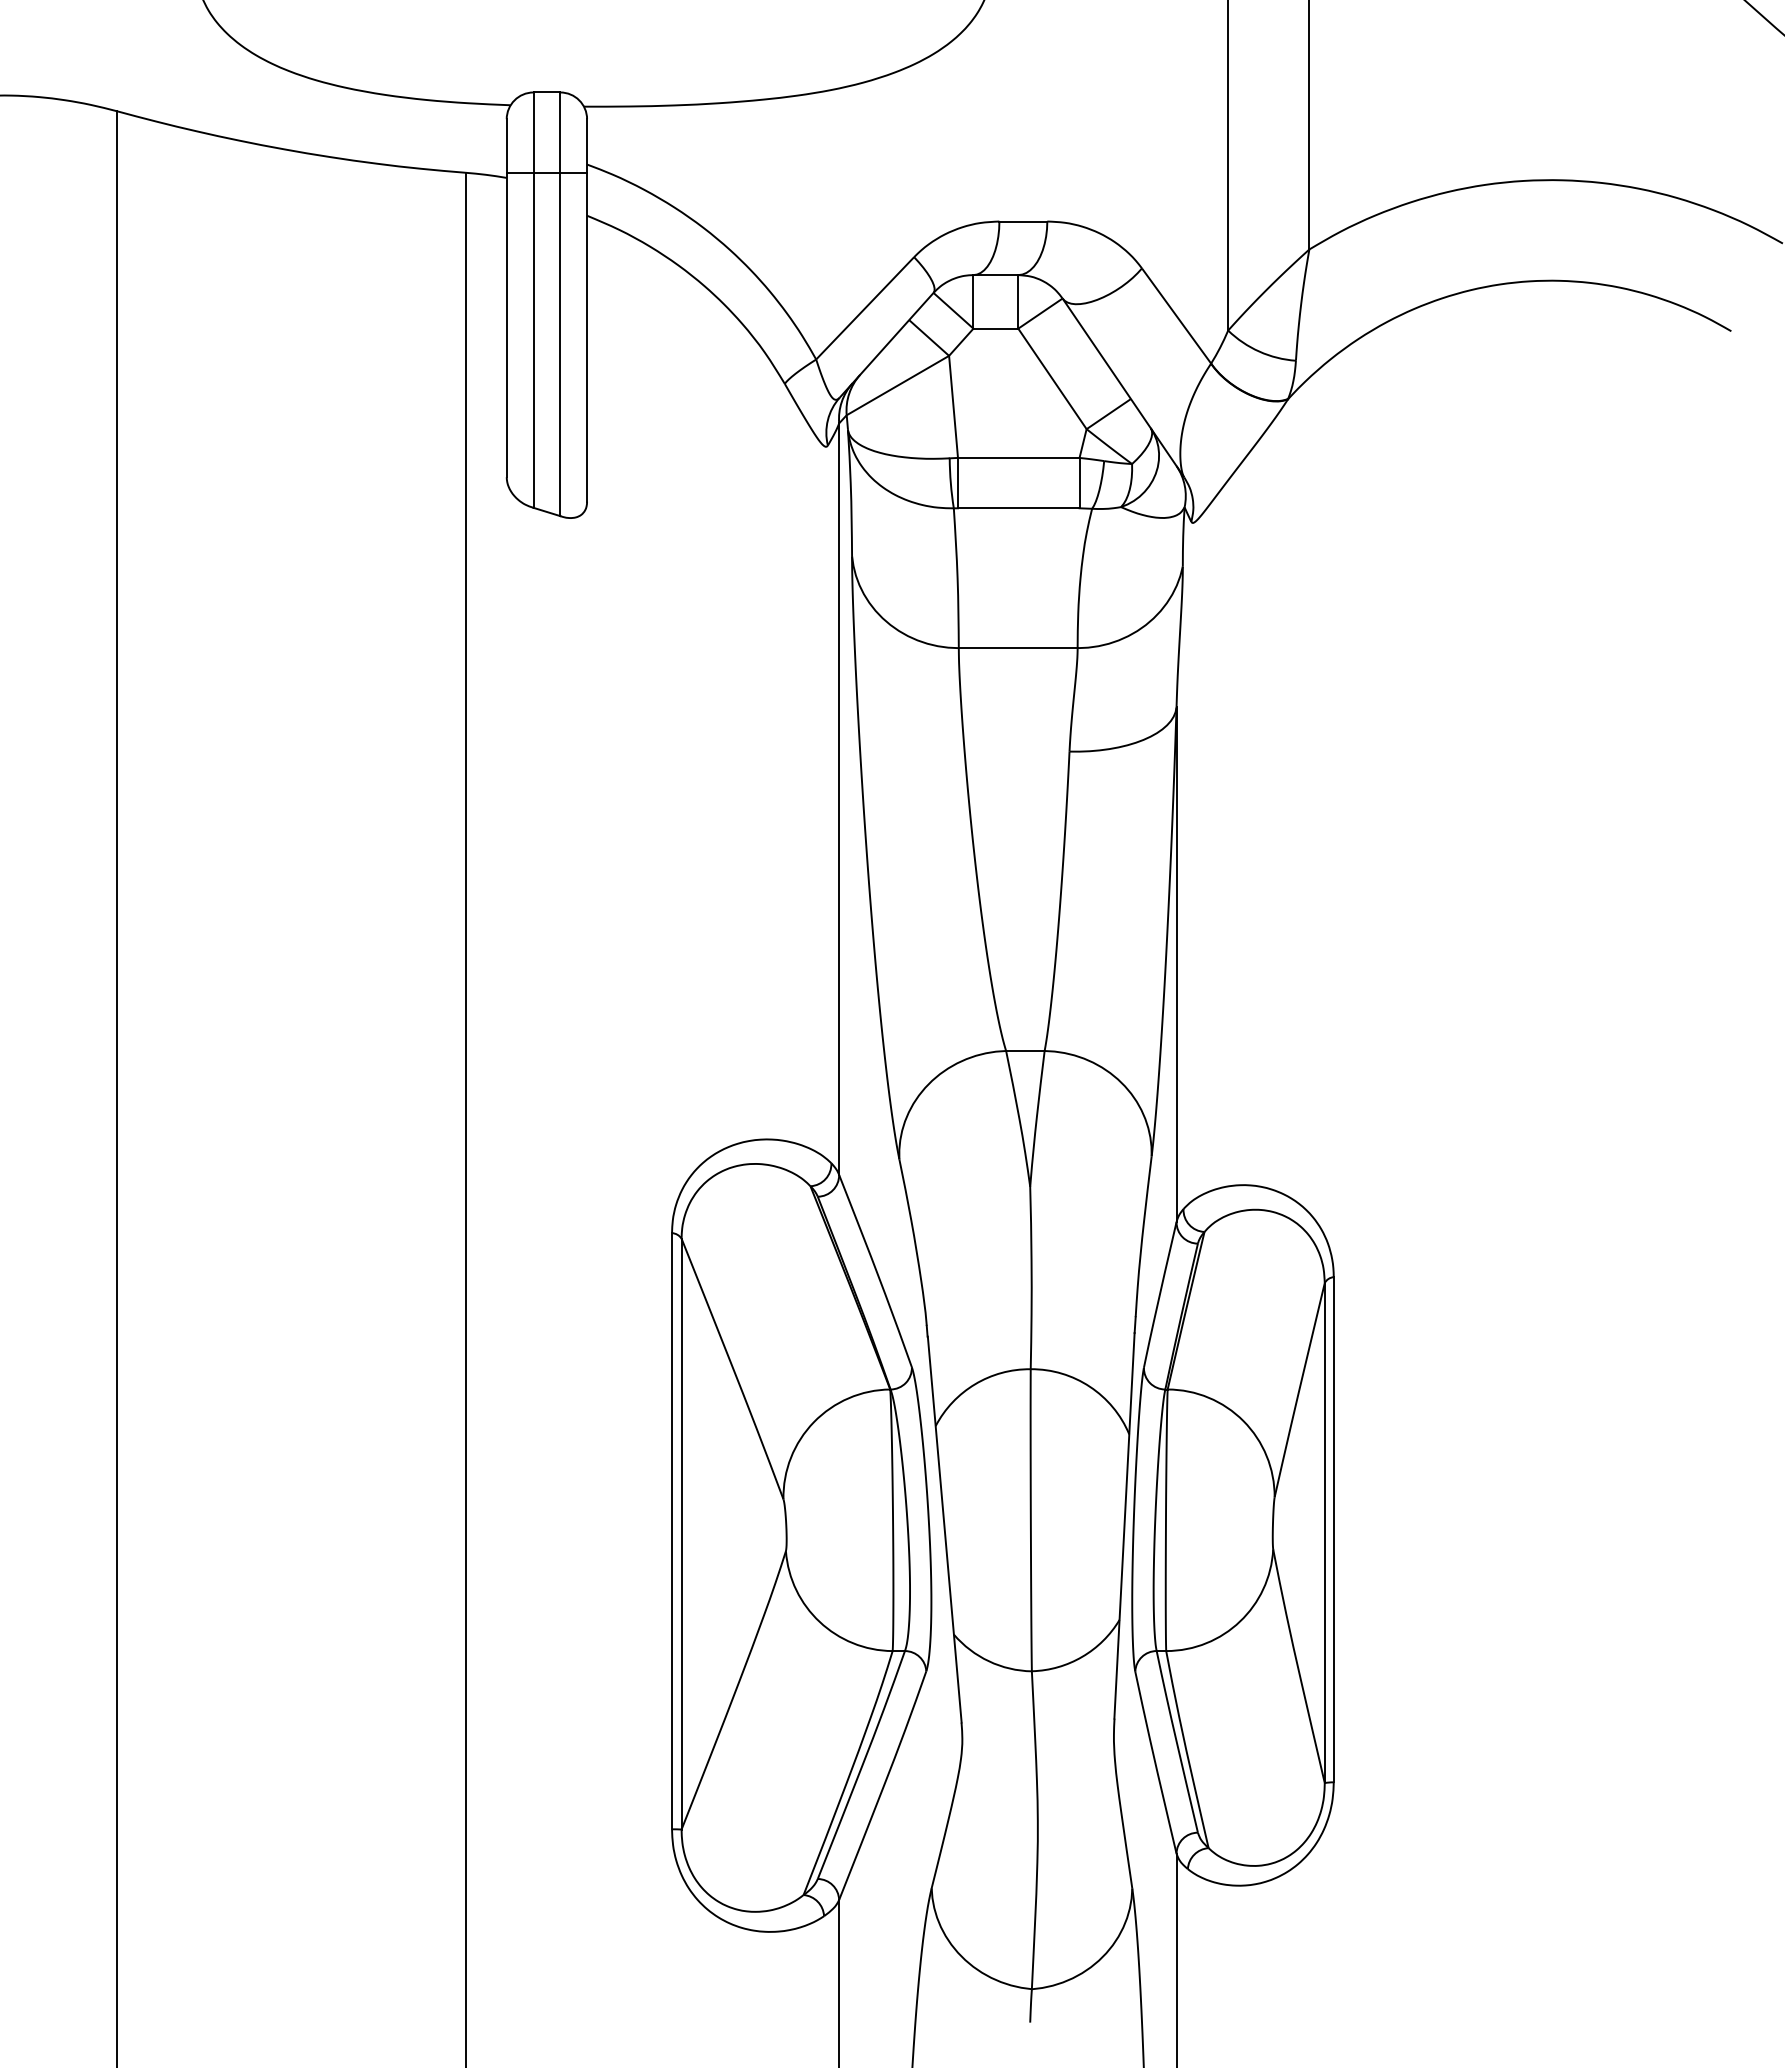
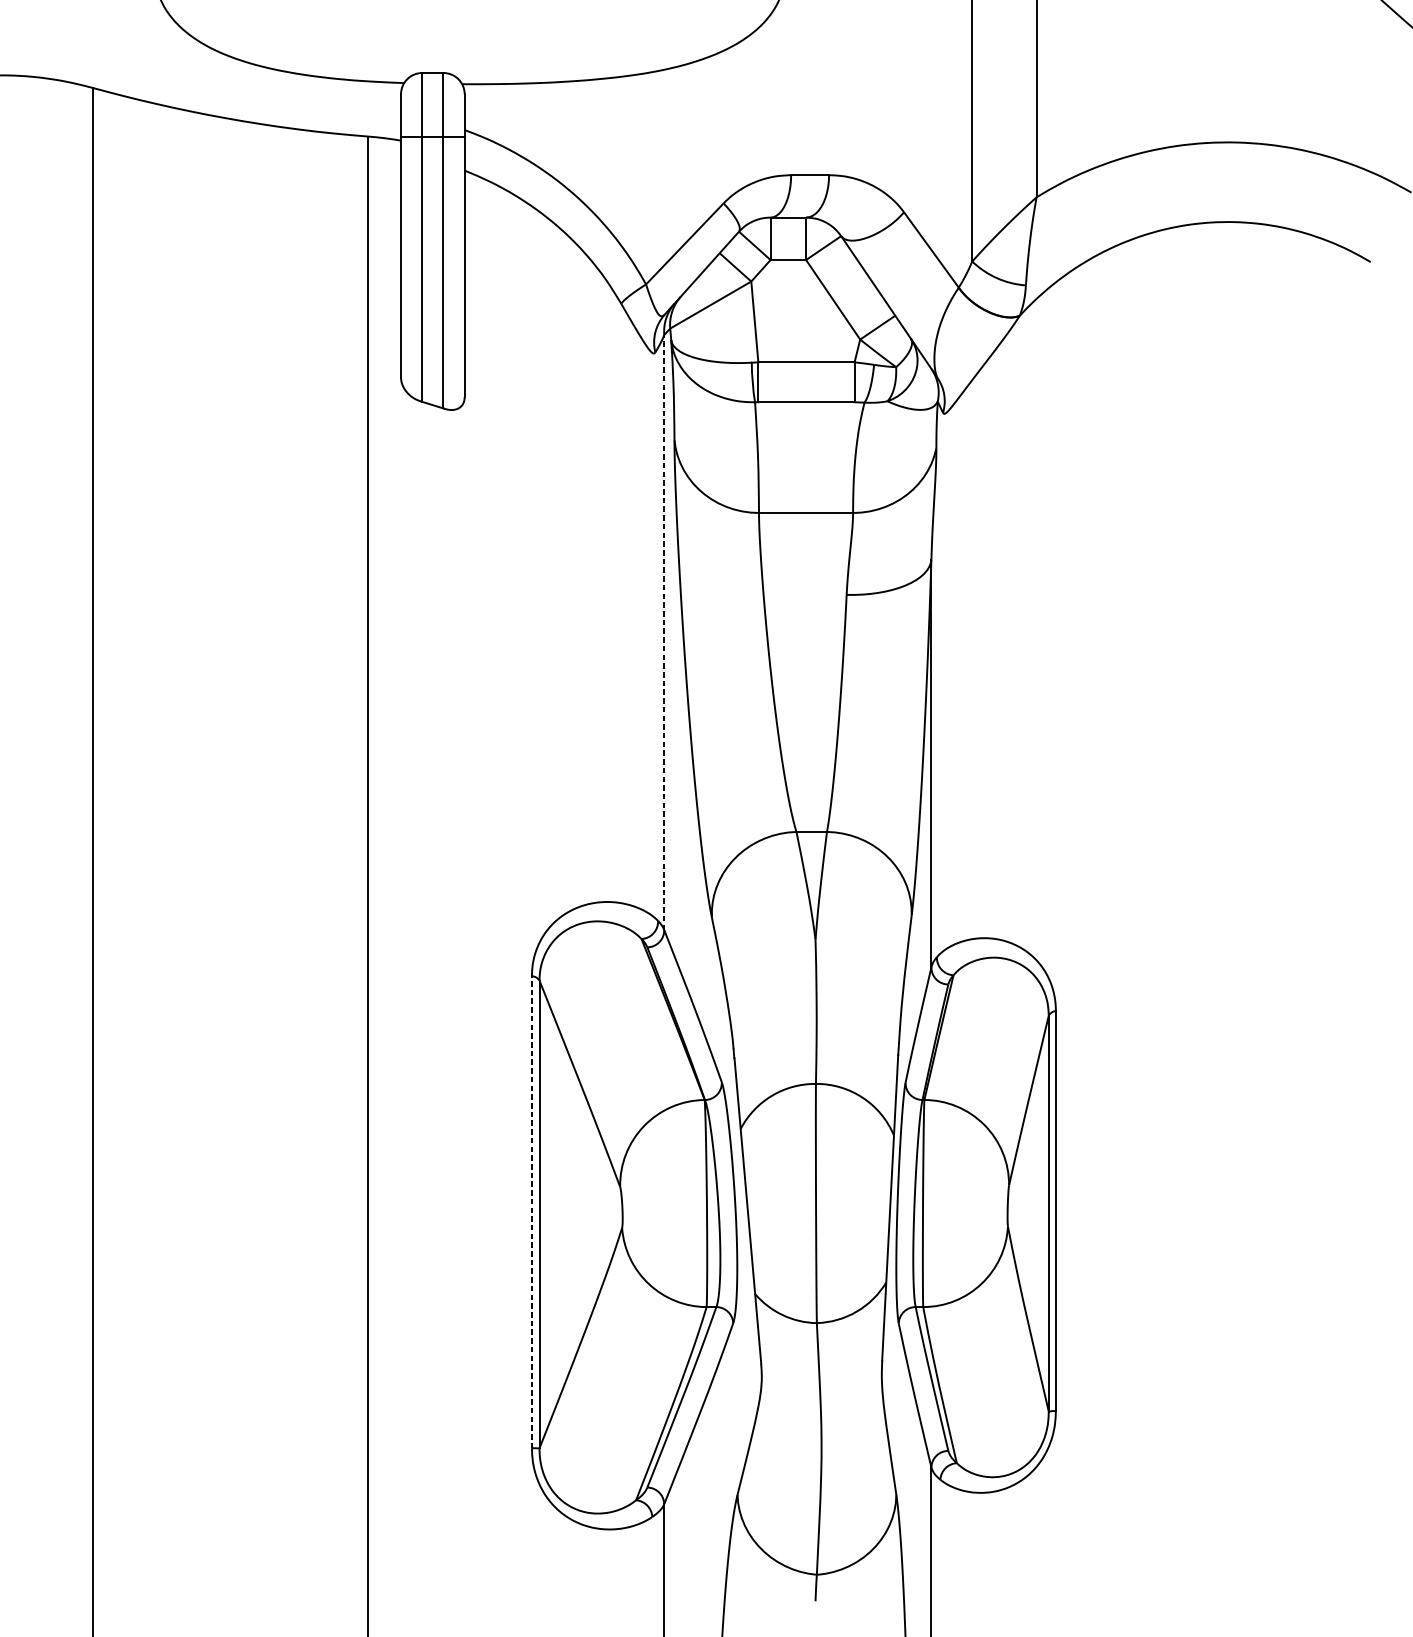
line: (839, 799) -> (664, 632), solid -> dashed
line: (672, 1530) -> (532, 1211), solid -> dashed

